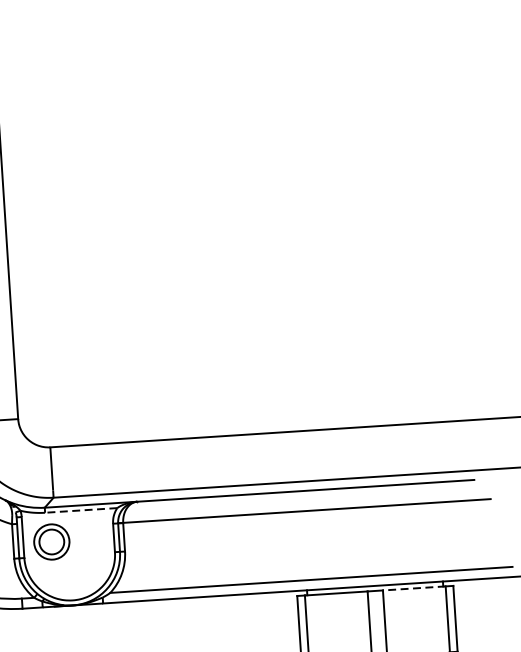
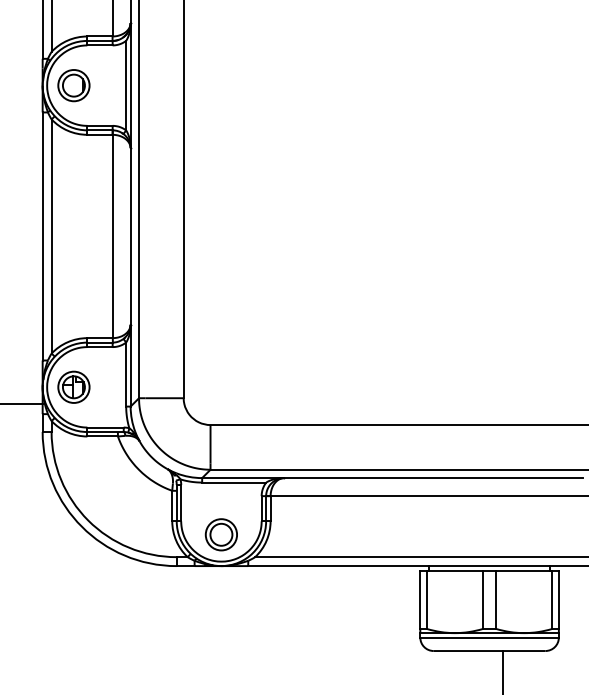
line: (80, 510) -> (233, 482), dashed -> solid
part: (50, 541) -> (220, 534), moved
line: (414, 588) -> (524, 570), dashed -> solid

